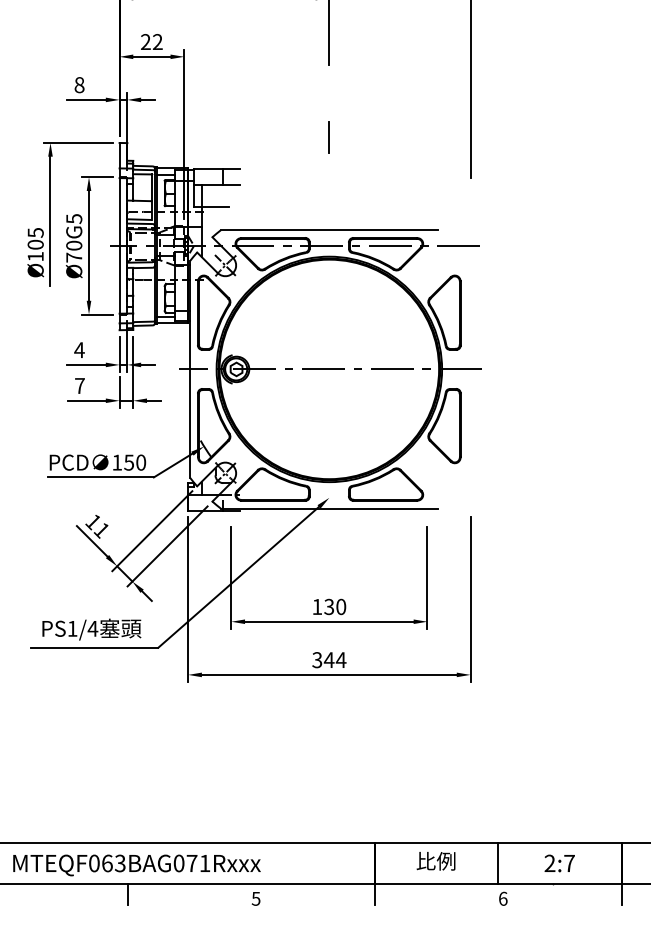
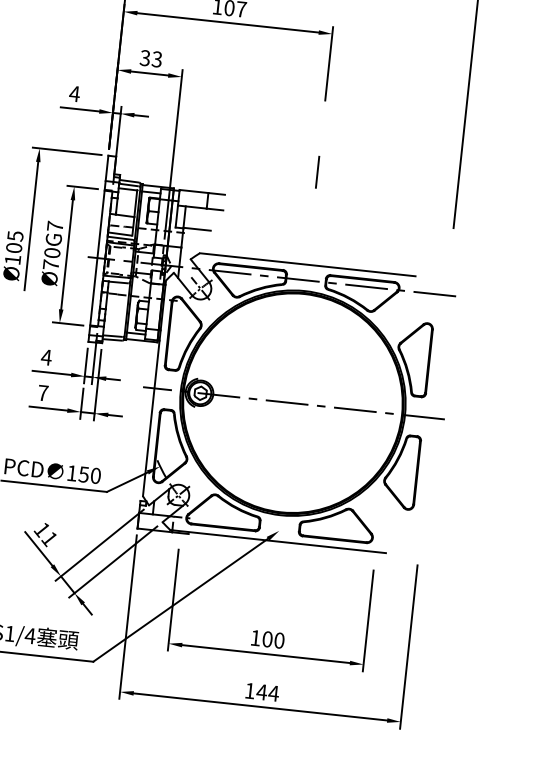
text: (151, 42) -> (150, 59), 22 -> 33
text: (79, 85) -> (74, 94), 8 -> 4
text: (74, 219) -> (55, 227), Ø70G5 -> Ø70G7
text: (329, 606) -> (267, 638), 130 -> 100
text: (317, 660) -> (250, 691), 344 -> 144

